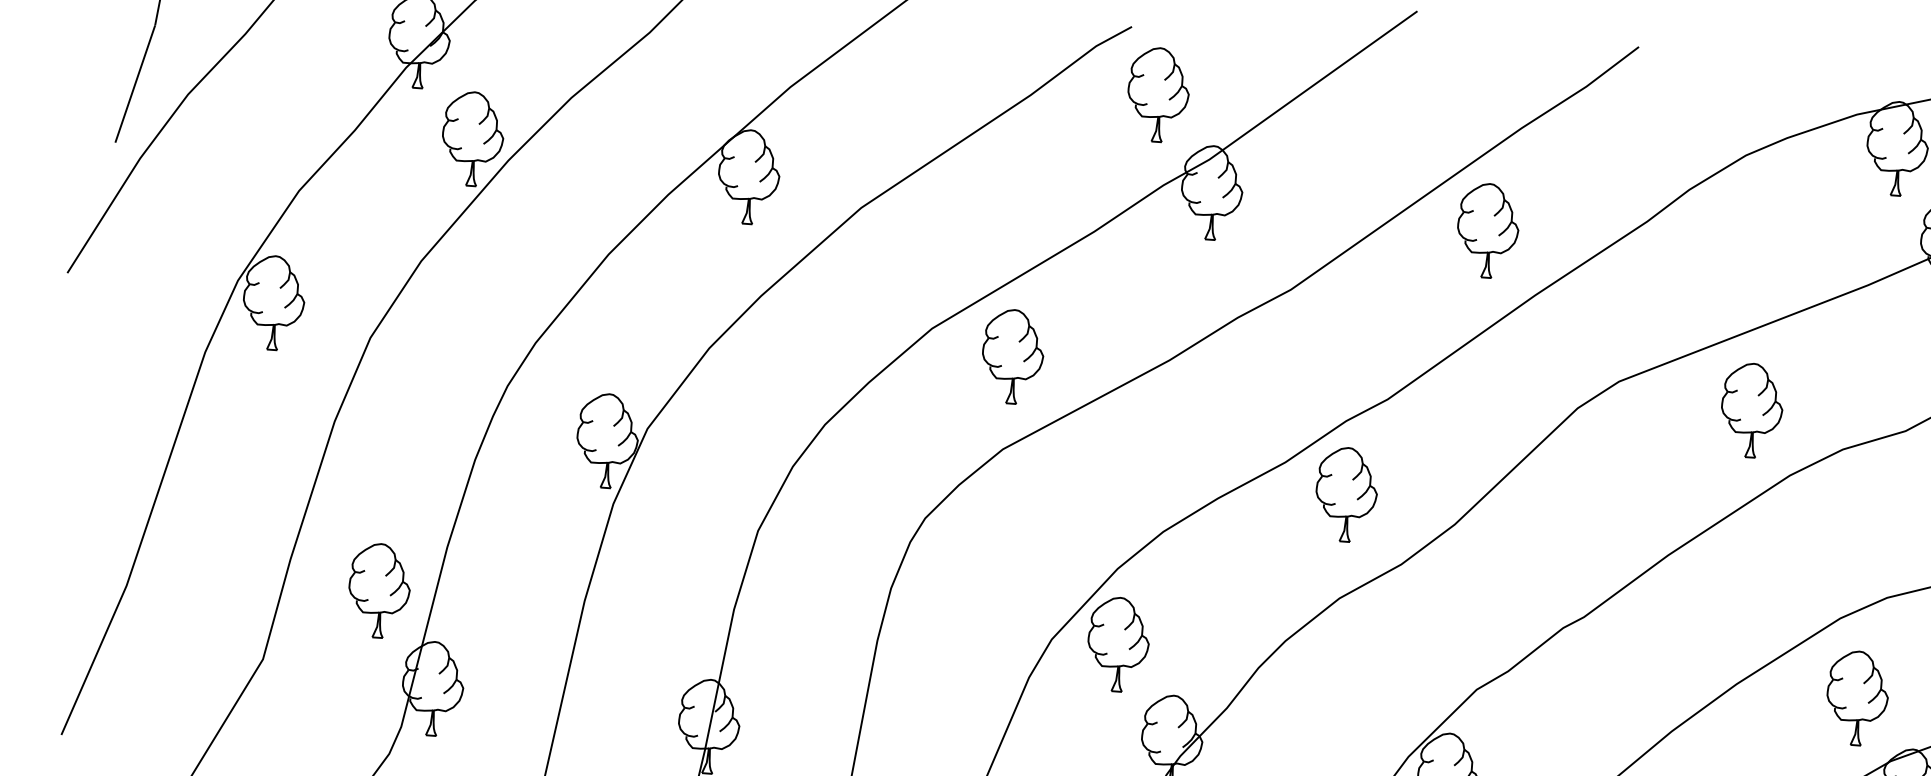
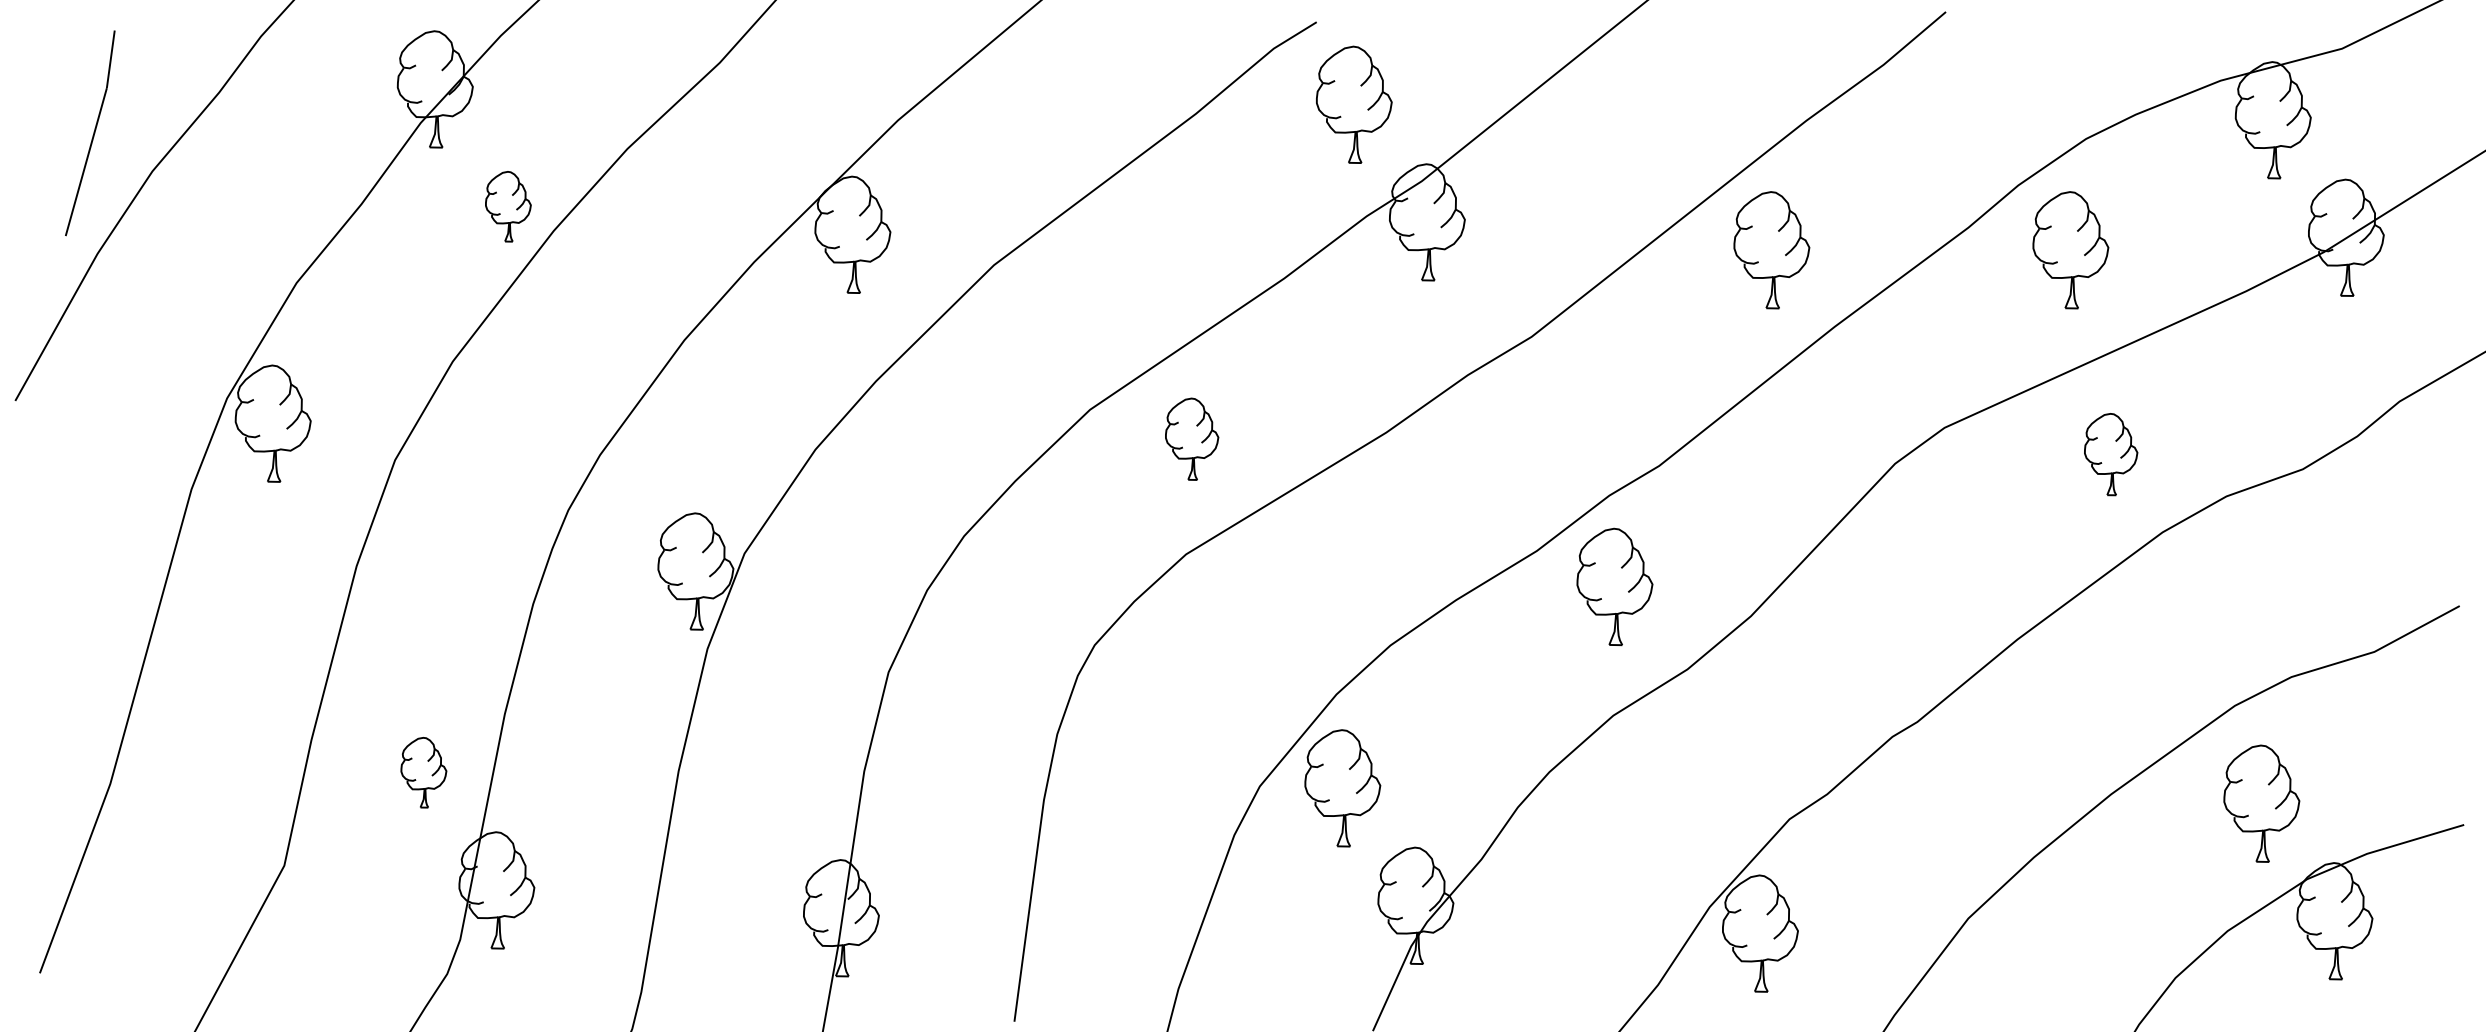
part: (473, 138) -> (508, 206), size x0.6
part: (1728, 244) -> (2070, 250), added
part: (1012, 357) -> (1191, 439), size x0.7
part: (1751, 410) -> (2110, 454), size x0.7
part: (379, 590) -> (423, 772), size x0.6

